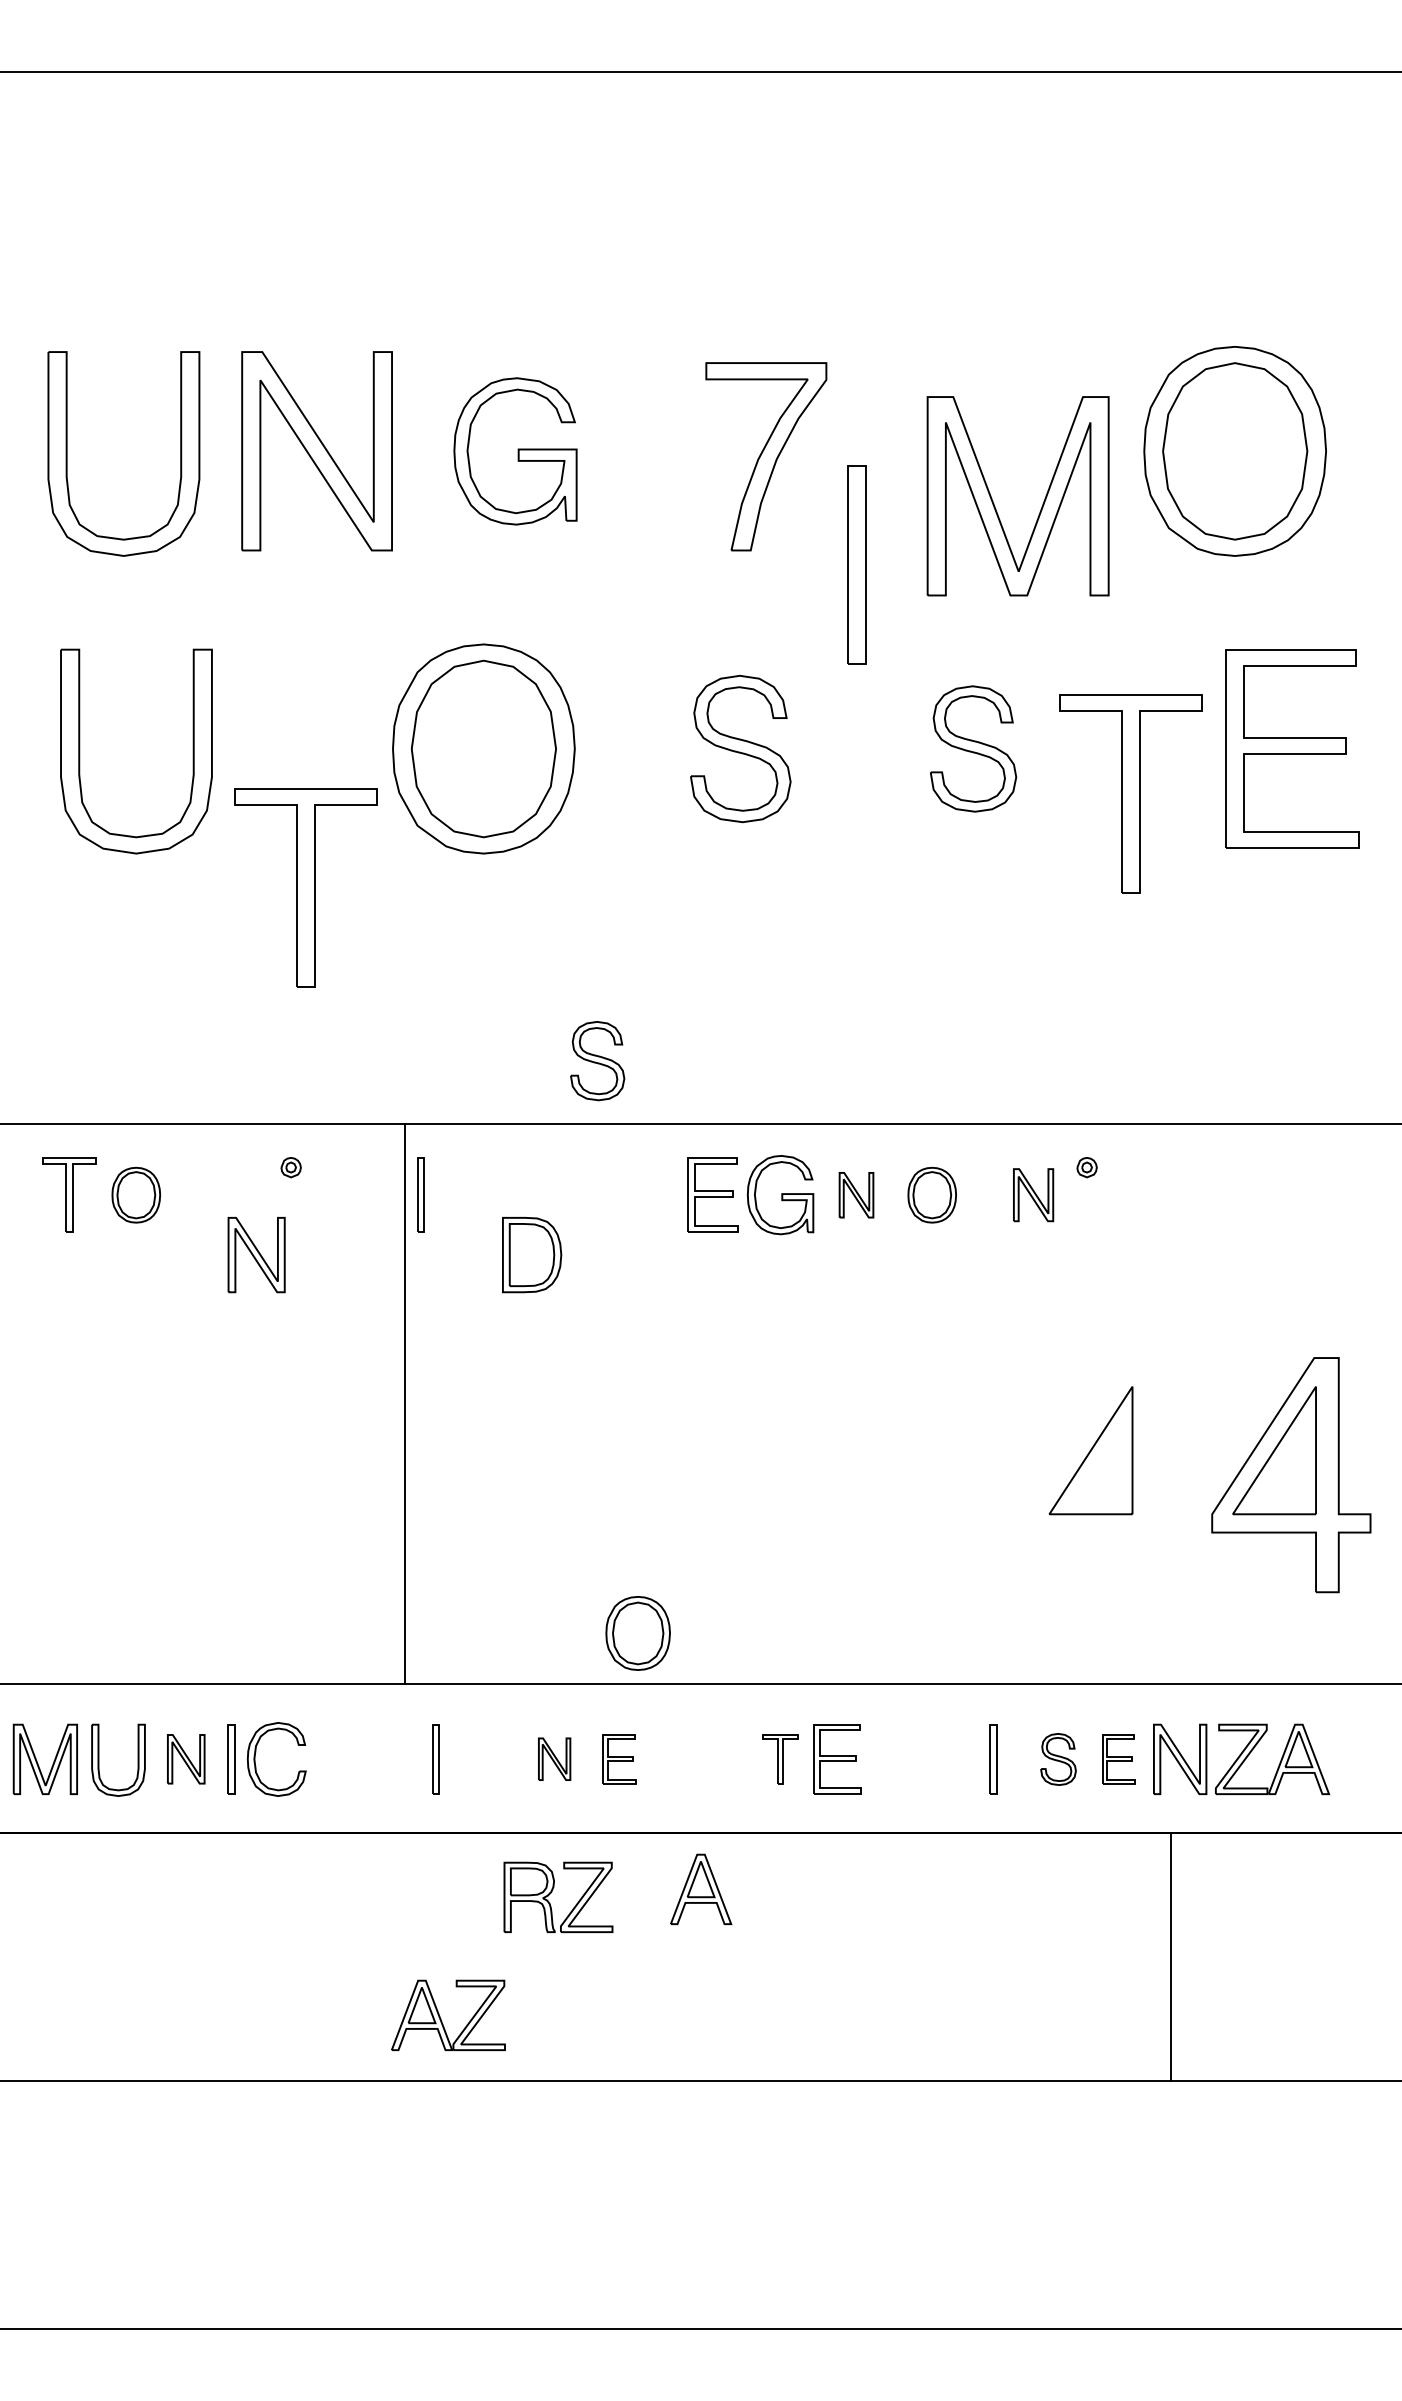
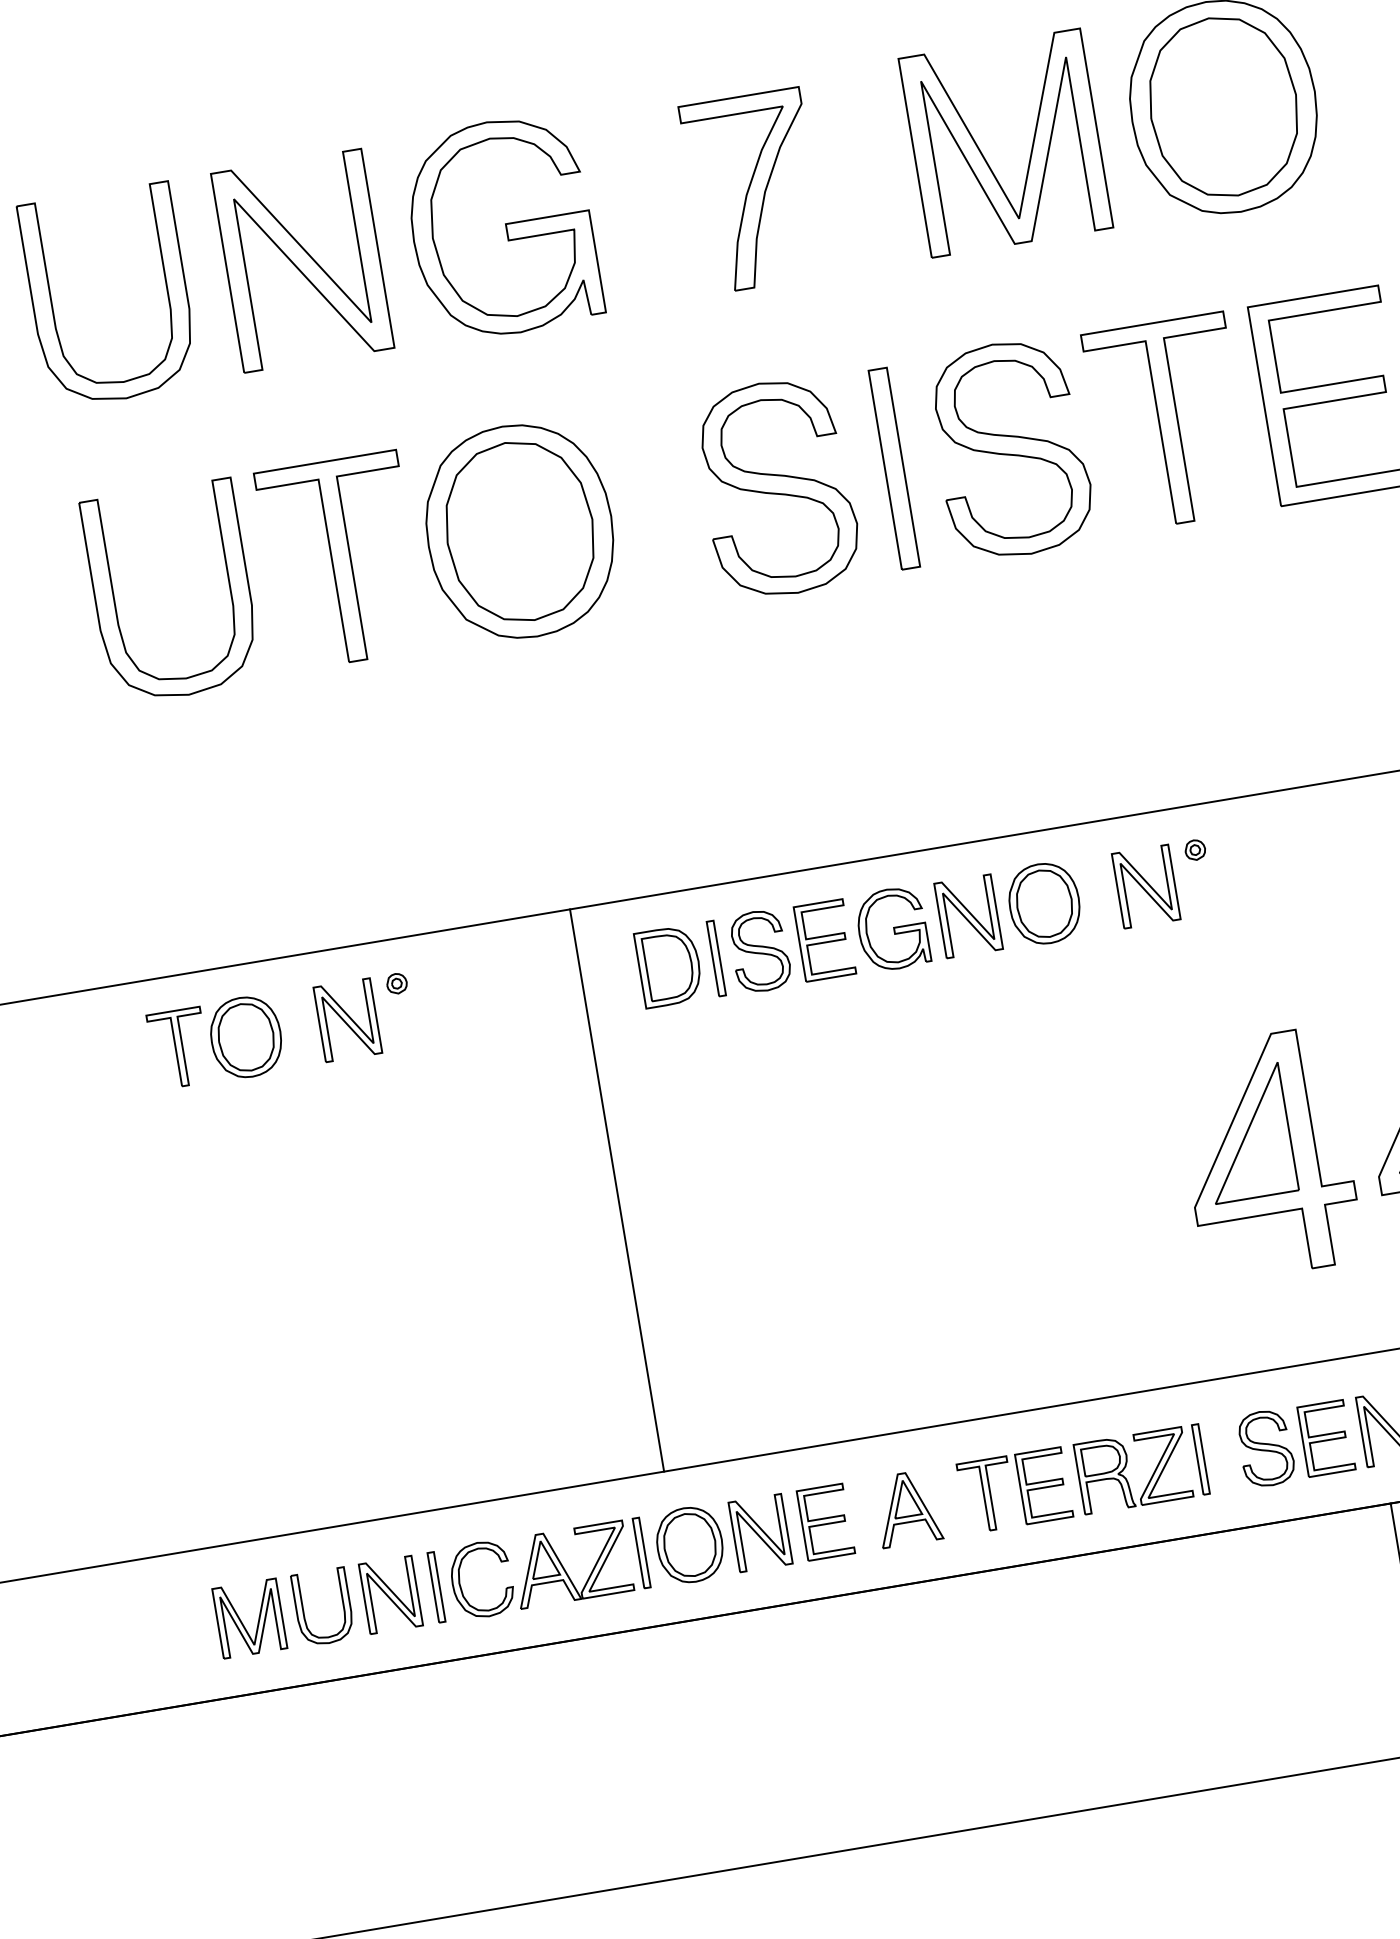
part: (515, 451) -> (501, 227), size x1.43
part: (994, 503) -> (983, 154), moved
part: (856, 564) -> (893, 468), moved
part: (740, 748) -> (777, 487), size x1.43
part: (973, 748) -> (1011, 448), size x1.67
part: (1130, 793) -> (1168, 422), moved
part: (305, 887) -> (340, 560), moved
part: (597, 1061) -> (760, 951), moved
part: (420, 1194) -> (715, 958), moved
part: (136, 1195) -> (246, 1037), size x1.43
part: (856, 1195) -> (968, 916), size x1.67
part: (932, 1195) -> (1044, 904), size x1.43
part: (1033, 1195) -> (1146, 887), size x1.43
part: (256, 1255) -> (347, 1020), moved
part: (532, 1255) -> (669, 966), moved
line: (405, 1403) -> (617, 1190), moved
part: (1107, 1475) -> (1267, 1155), added
part: (637, 1633) -> (689, 1545), moved
part: (186, 1758) -> (391, 1594), size x1.43
part: (554, 1758) -> (760, 1532), size x1.67
part: (619, 1759) -> (825, 1522), size x1.43
part: (780, 1759) -> (987, 1495), size x1.43
part: (1058, 1759) -> (1265, 1448), size x1.43
part: (1118, 1759) -> (1326, 1438), size x1.43
part: (701, 1888) -> (907, 1507), moved
part: (552, 1892) -> (1126, 1466), moved
part: (441, 2018) -> (565, 1568), moved

